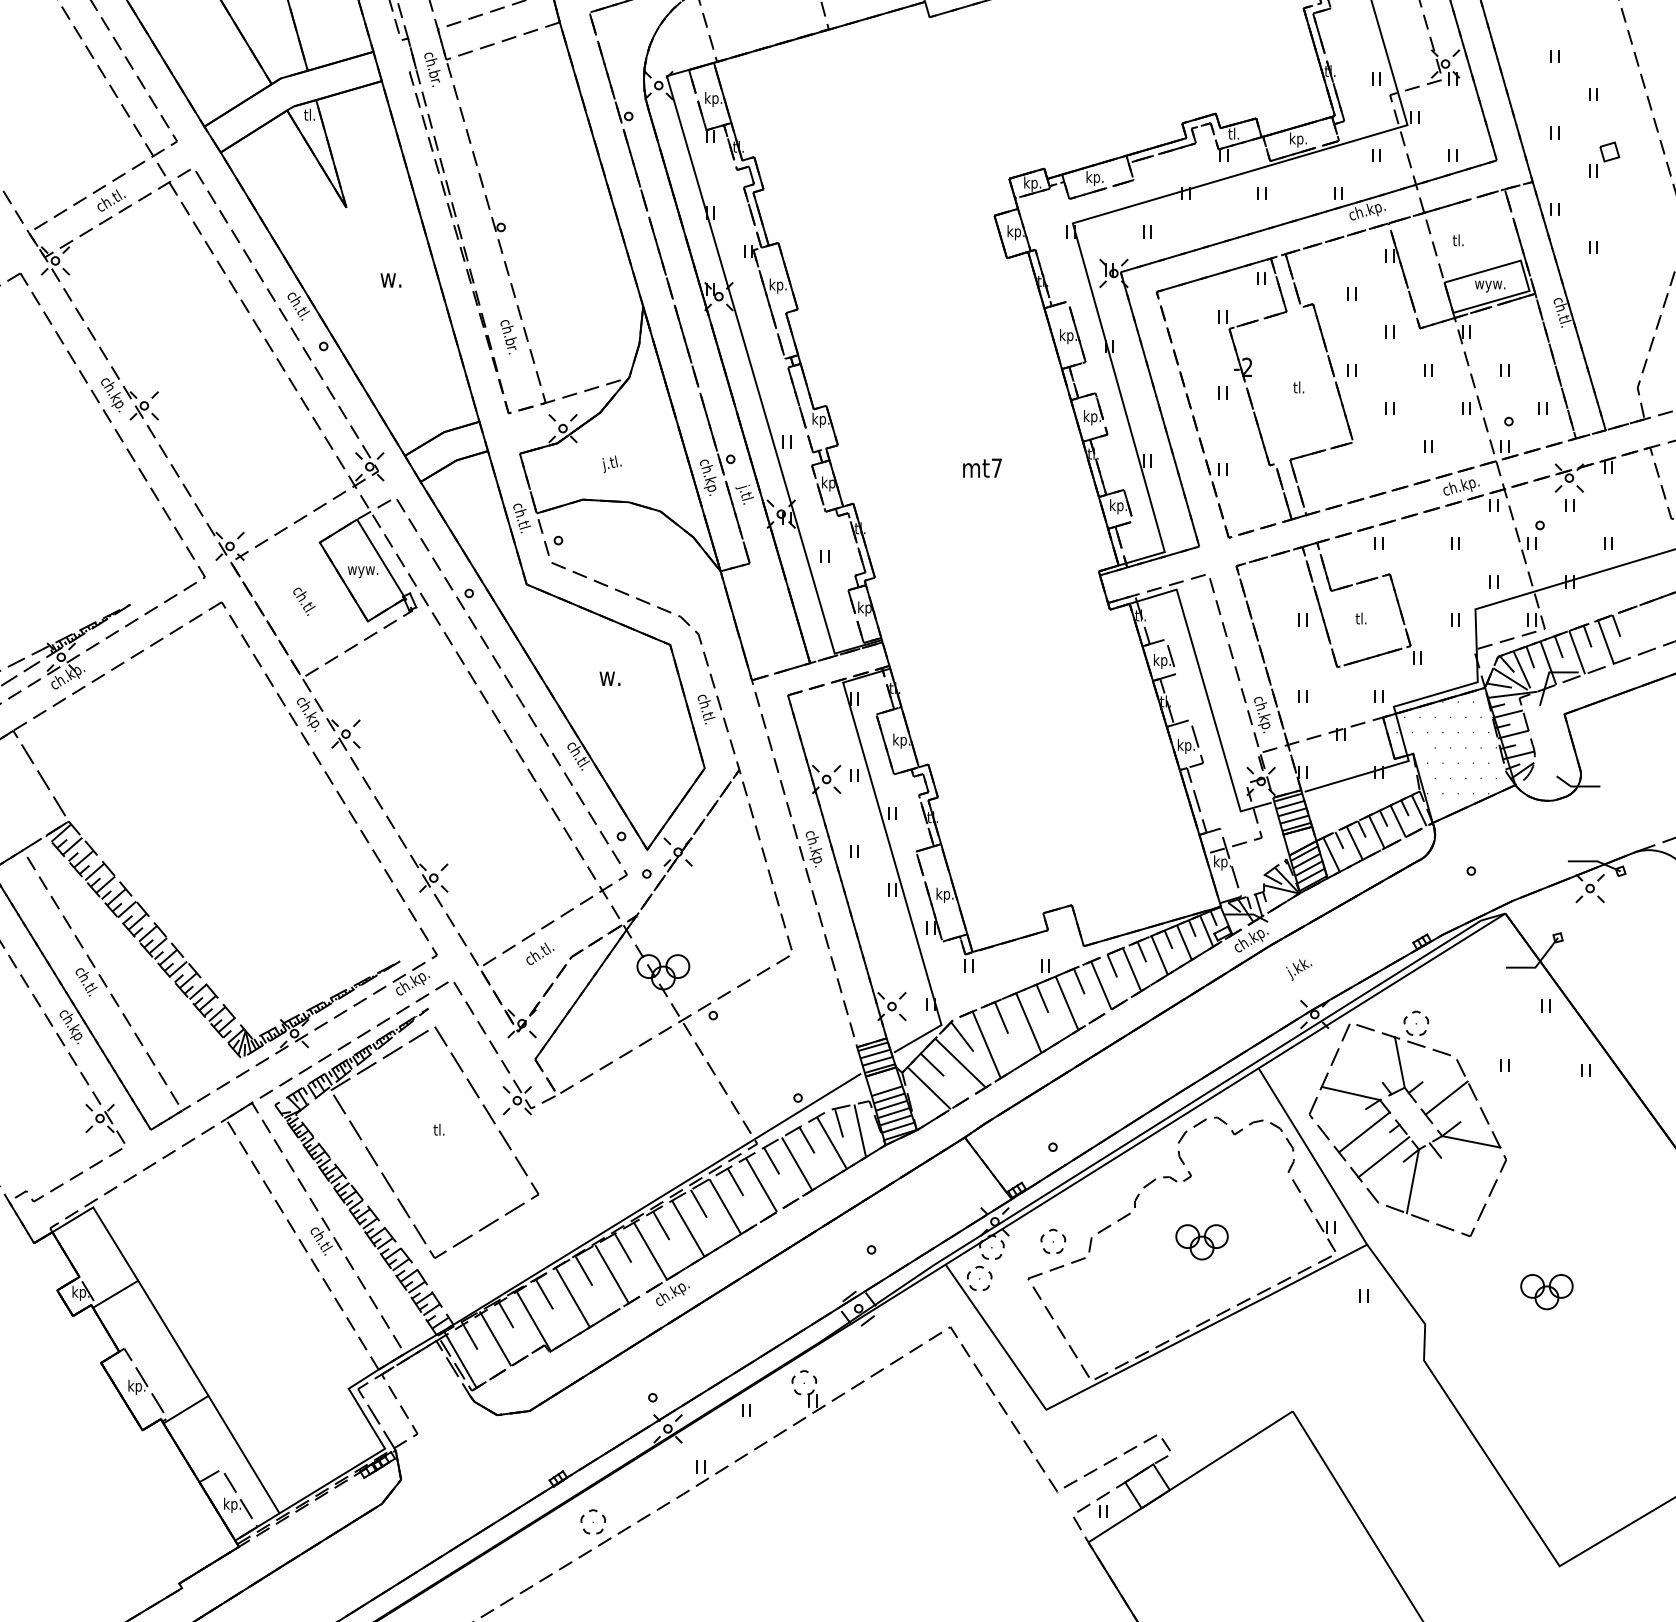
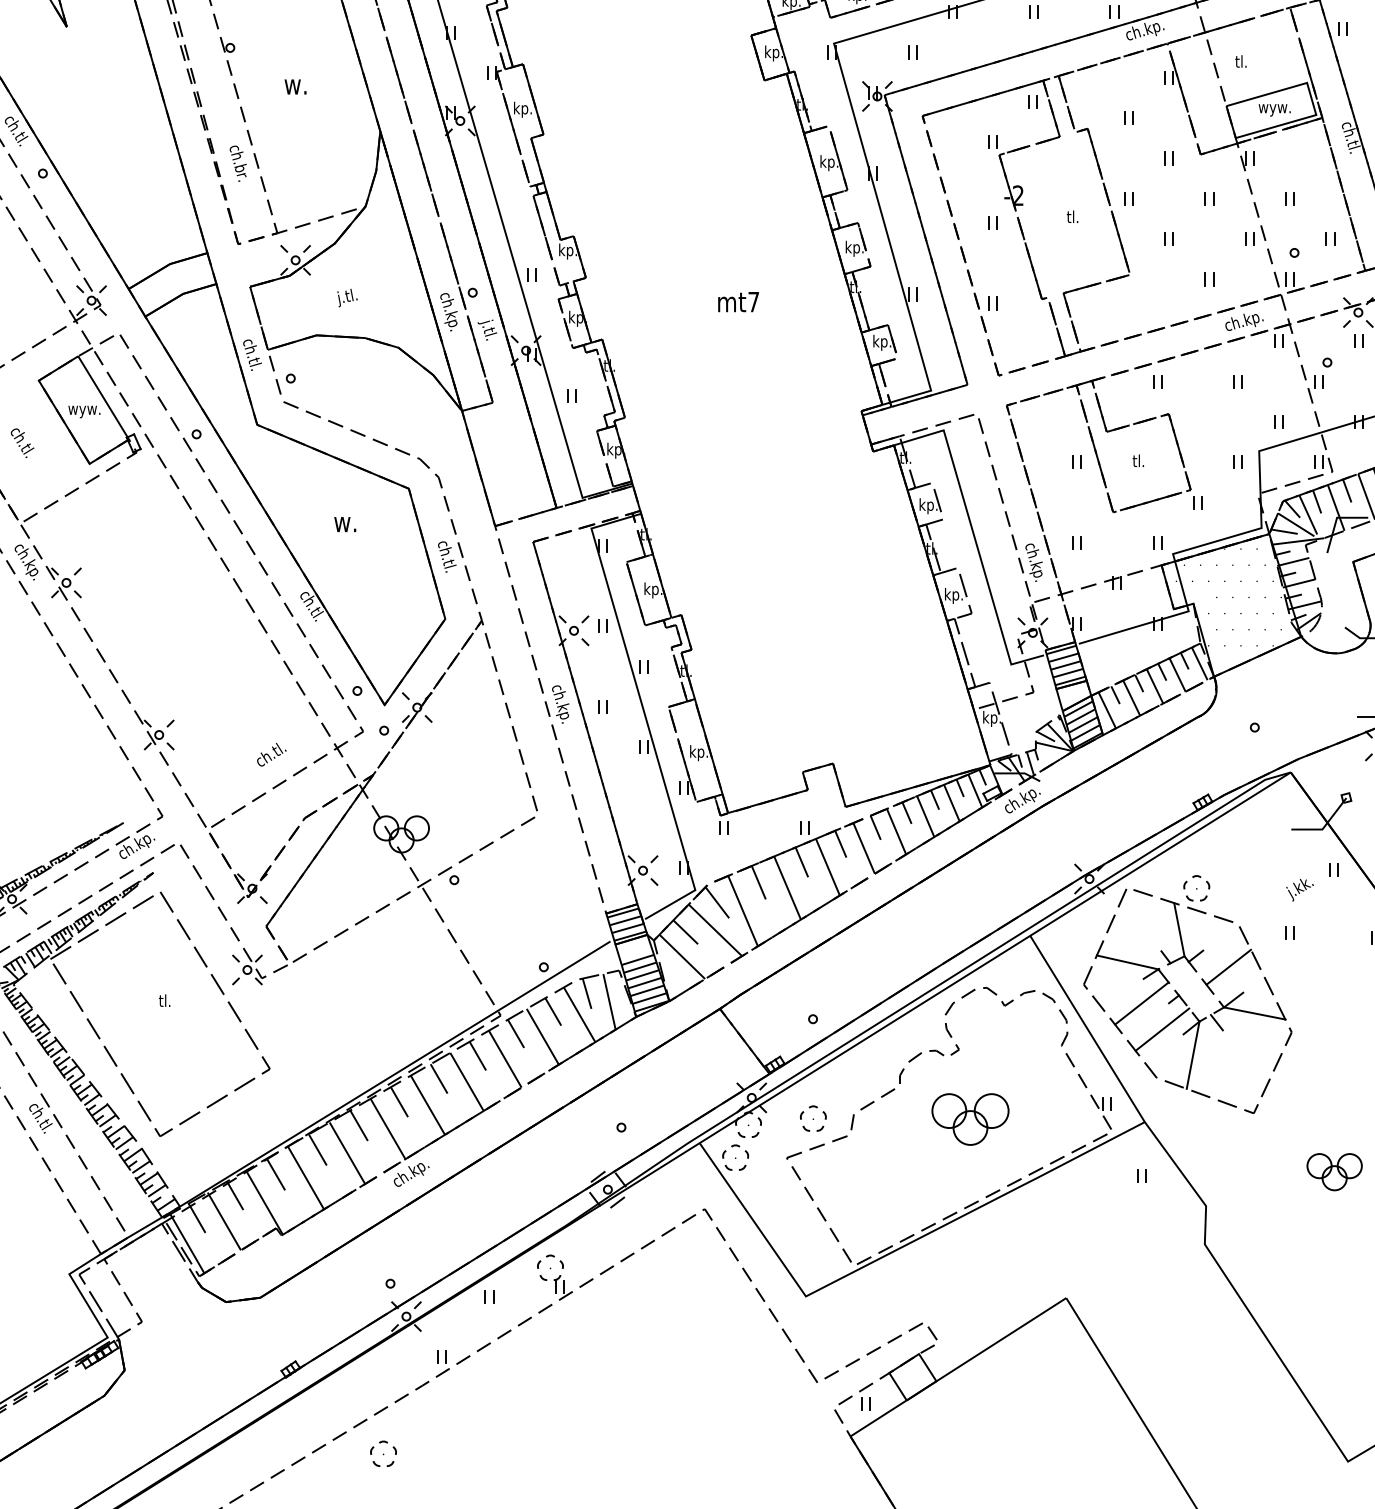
text: (390, 280) -> (295, 87), moved
text: (540, 953) -> (271, 754), moved
text: (1299, 969) -> (1300, 889), moved
part: (1201, 1242) -> (969, 1119), size x1.4
part: (592, 1521) -> (382, 1453), moved

